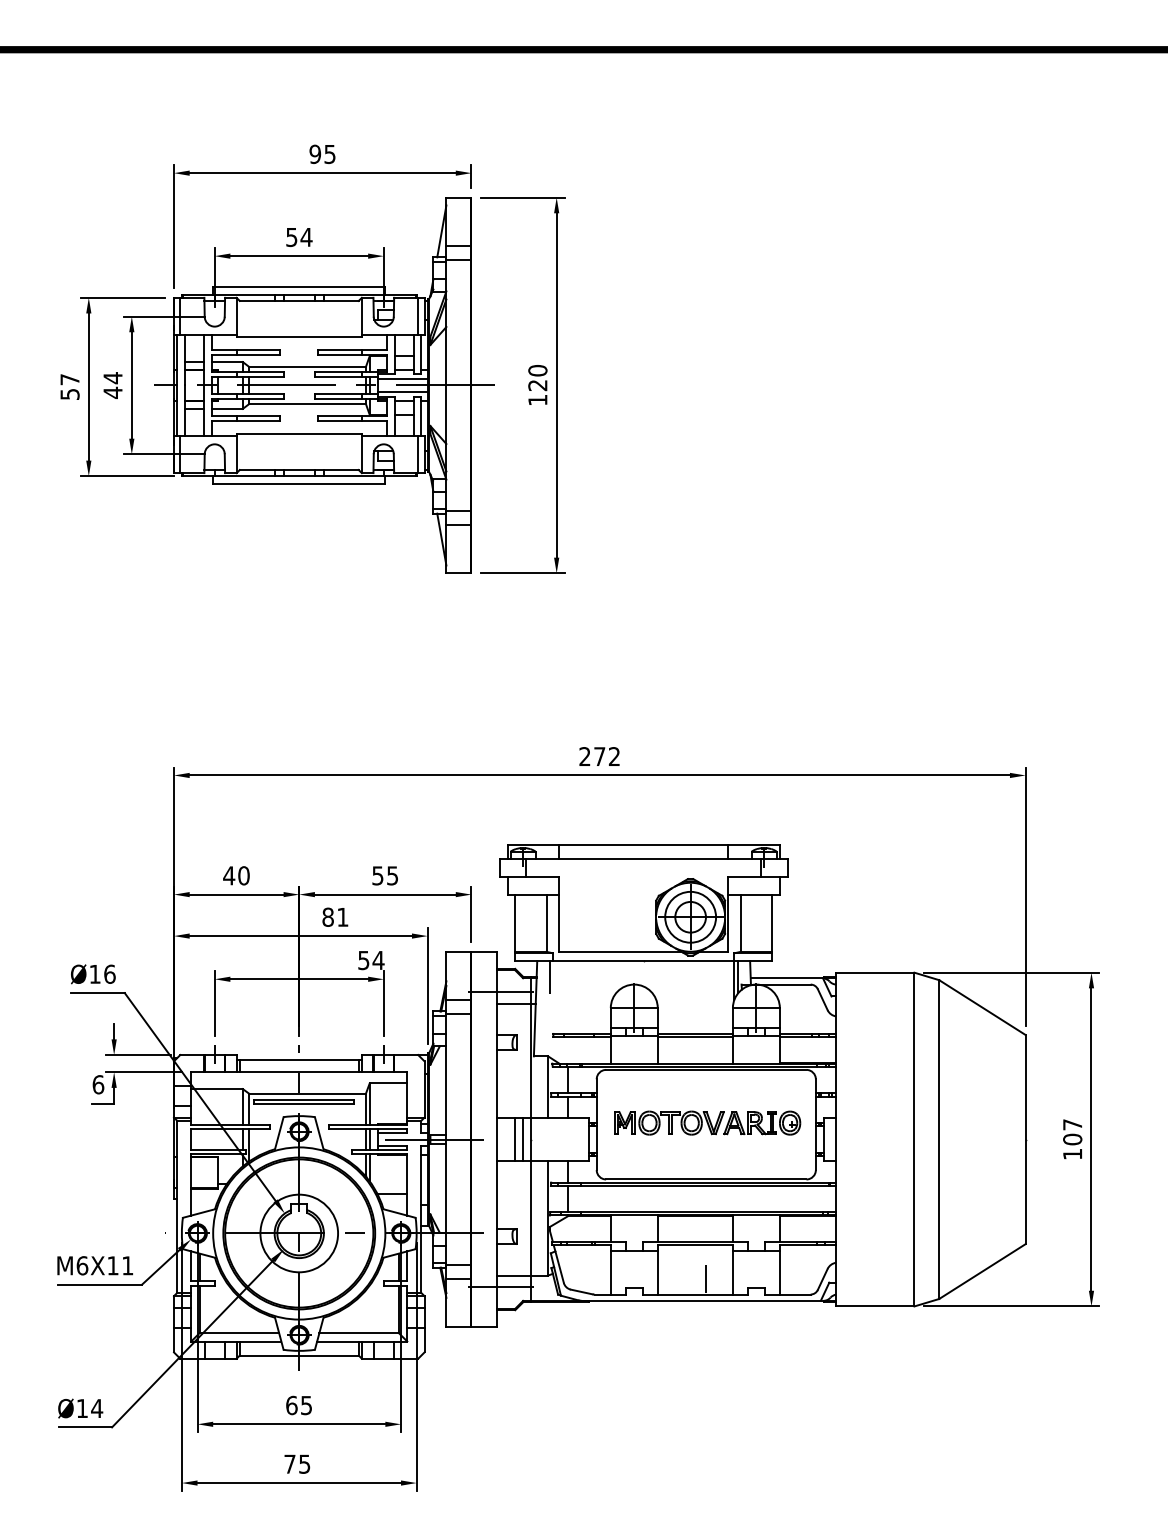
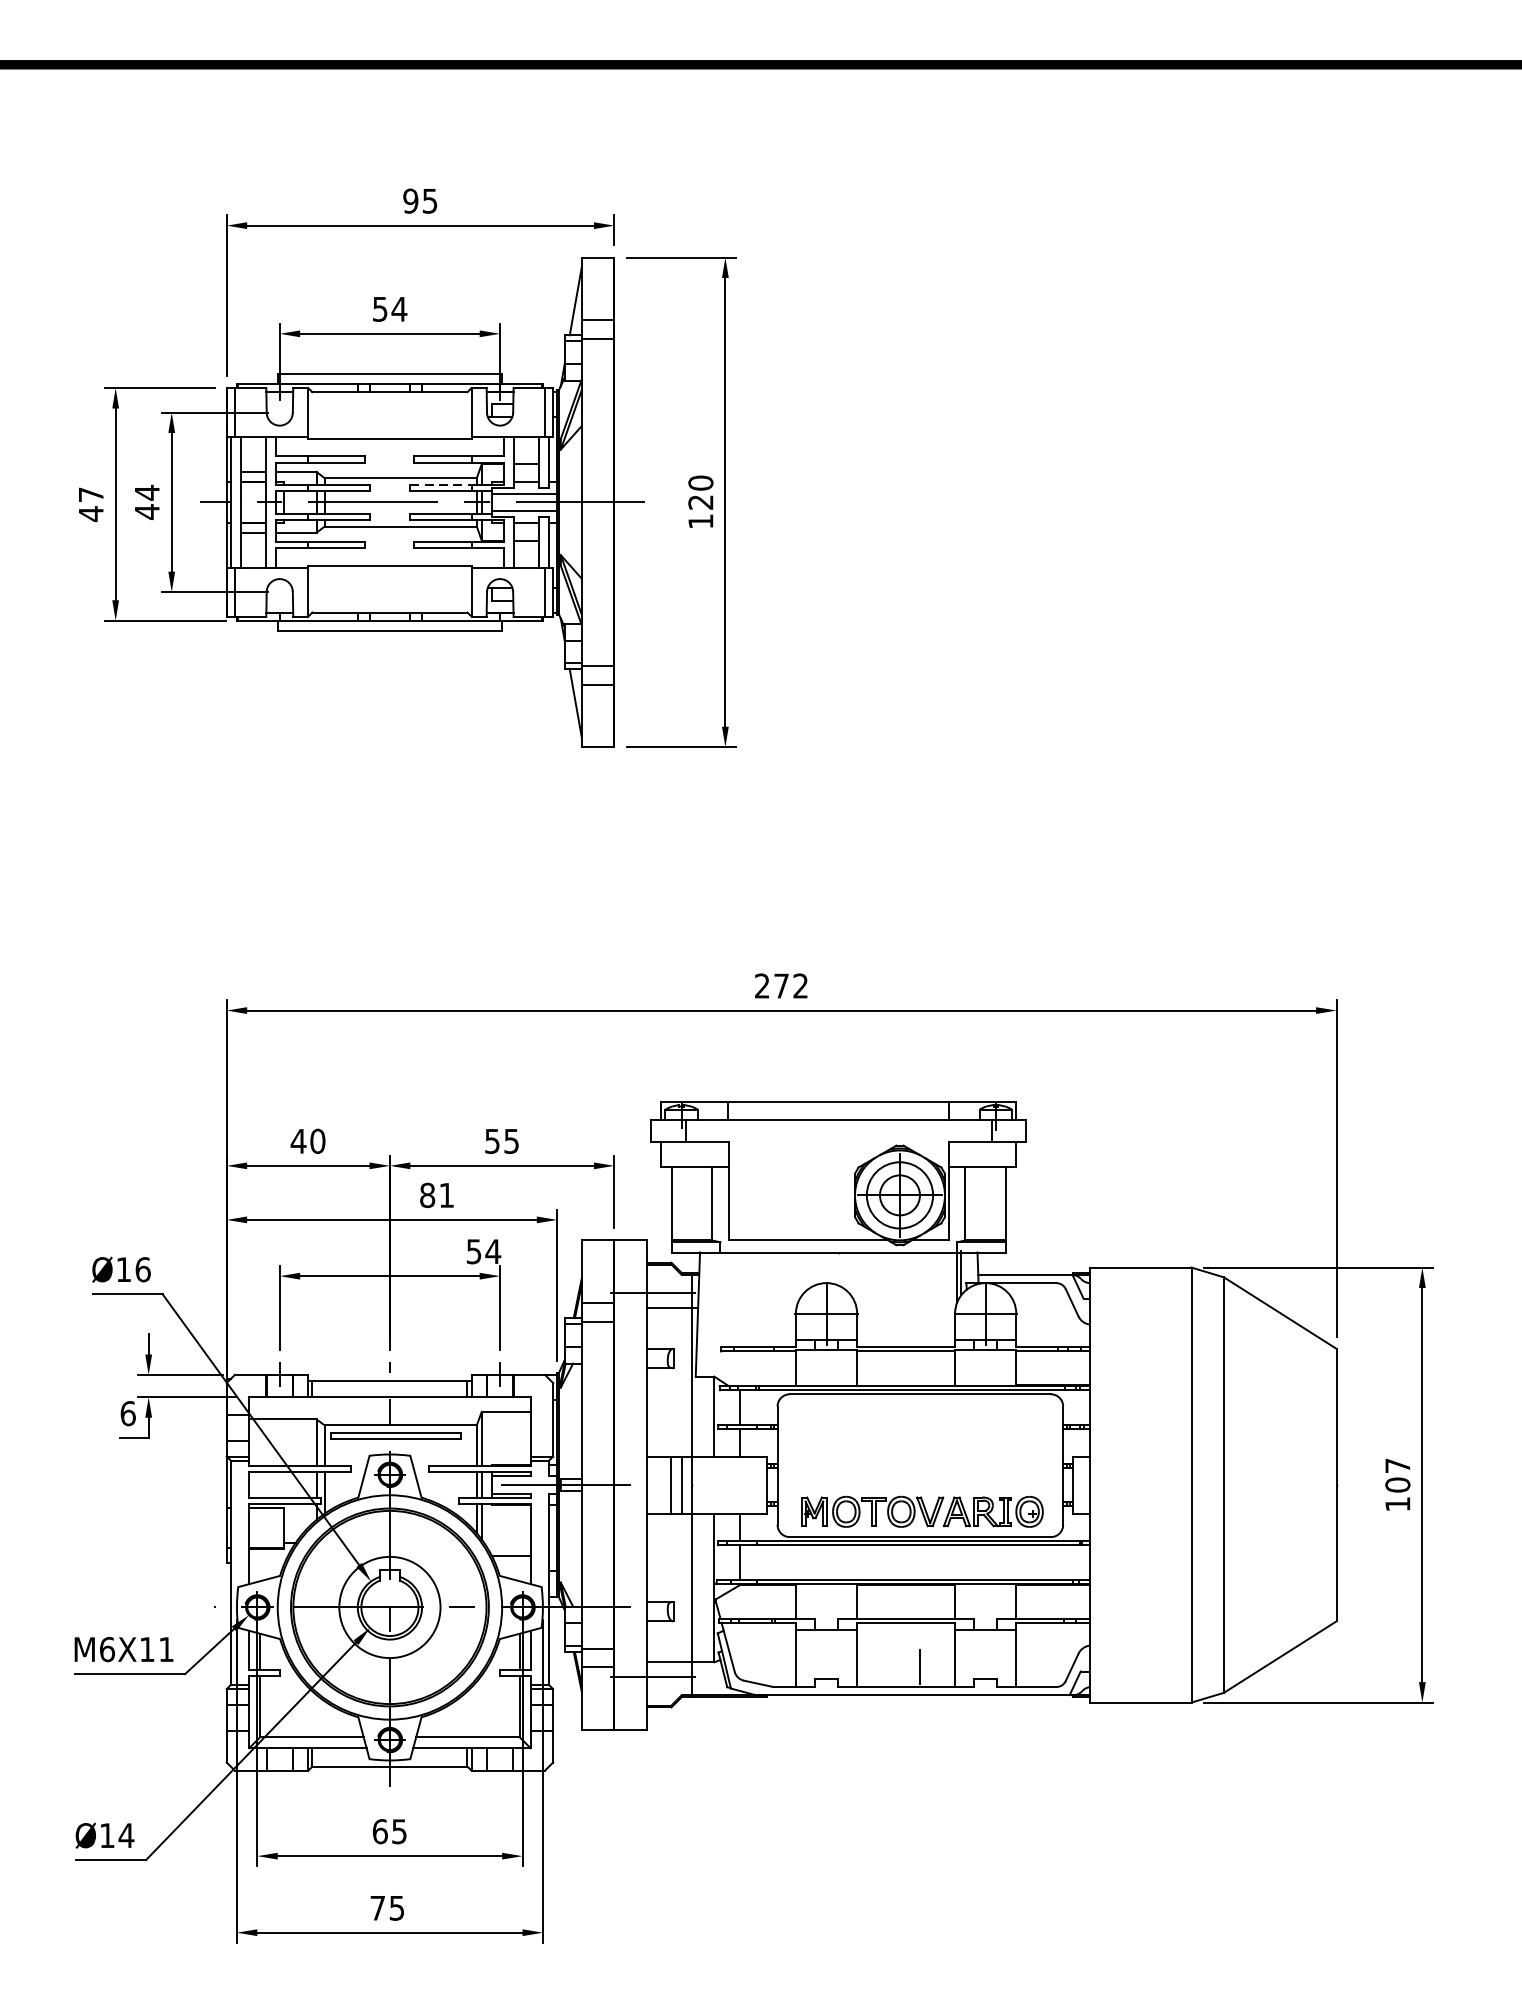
line: (338, 372) -> (441, 485), solid -> dashed
text: (69, 394) -> (90, 514), 57 -> 47
line: (549, 976) -> (716, 1272), removed
part: (707, 1122) -> (921, 1511), moved

